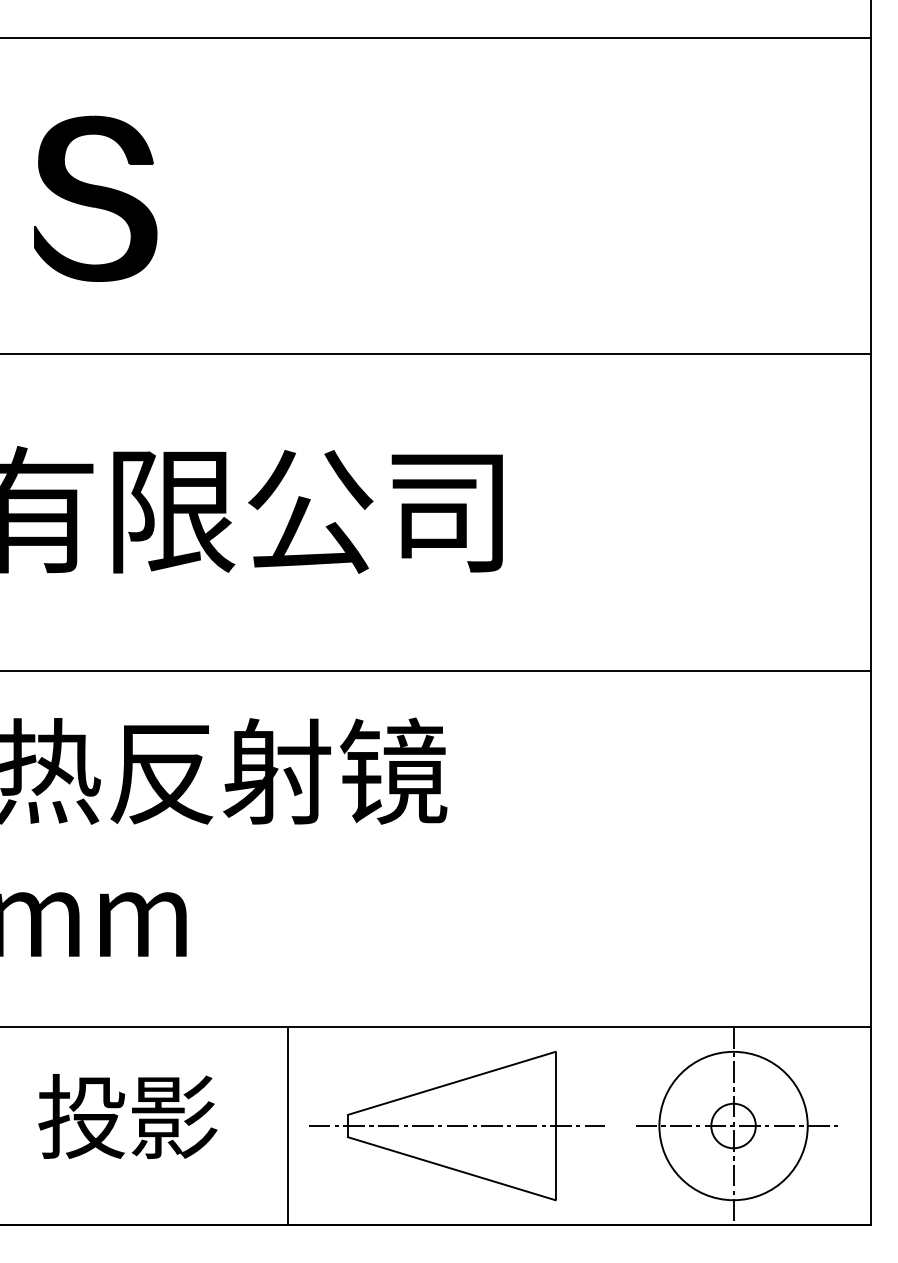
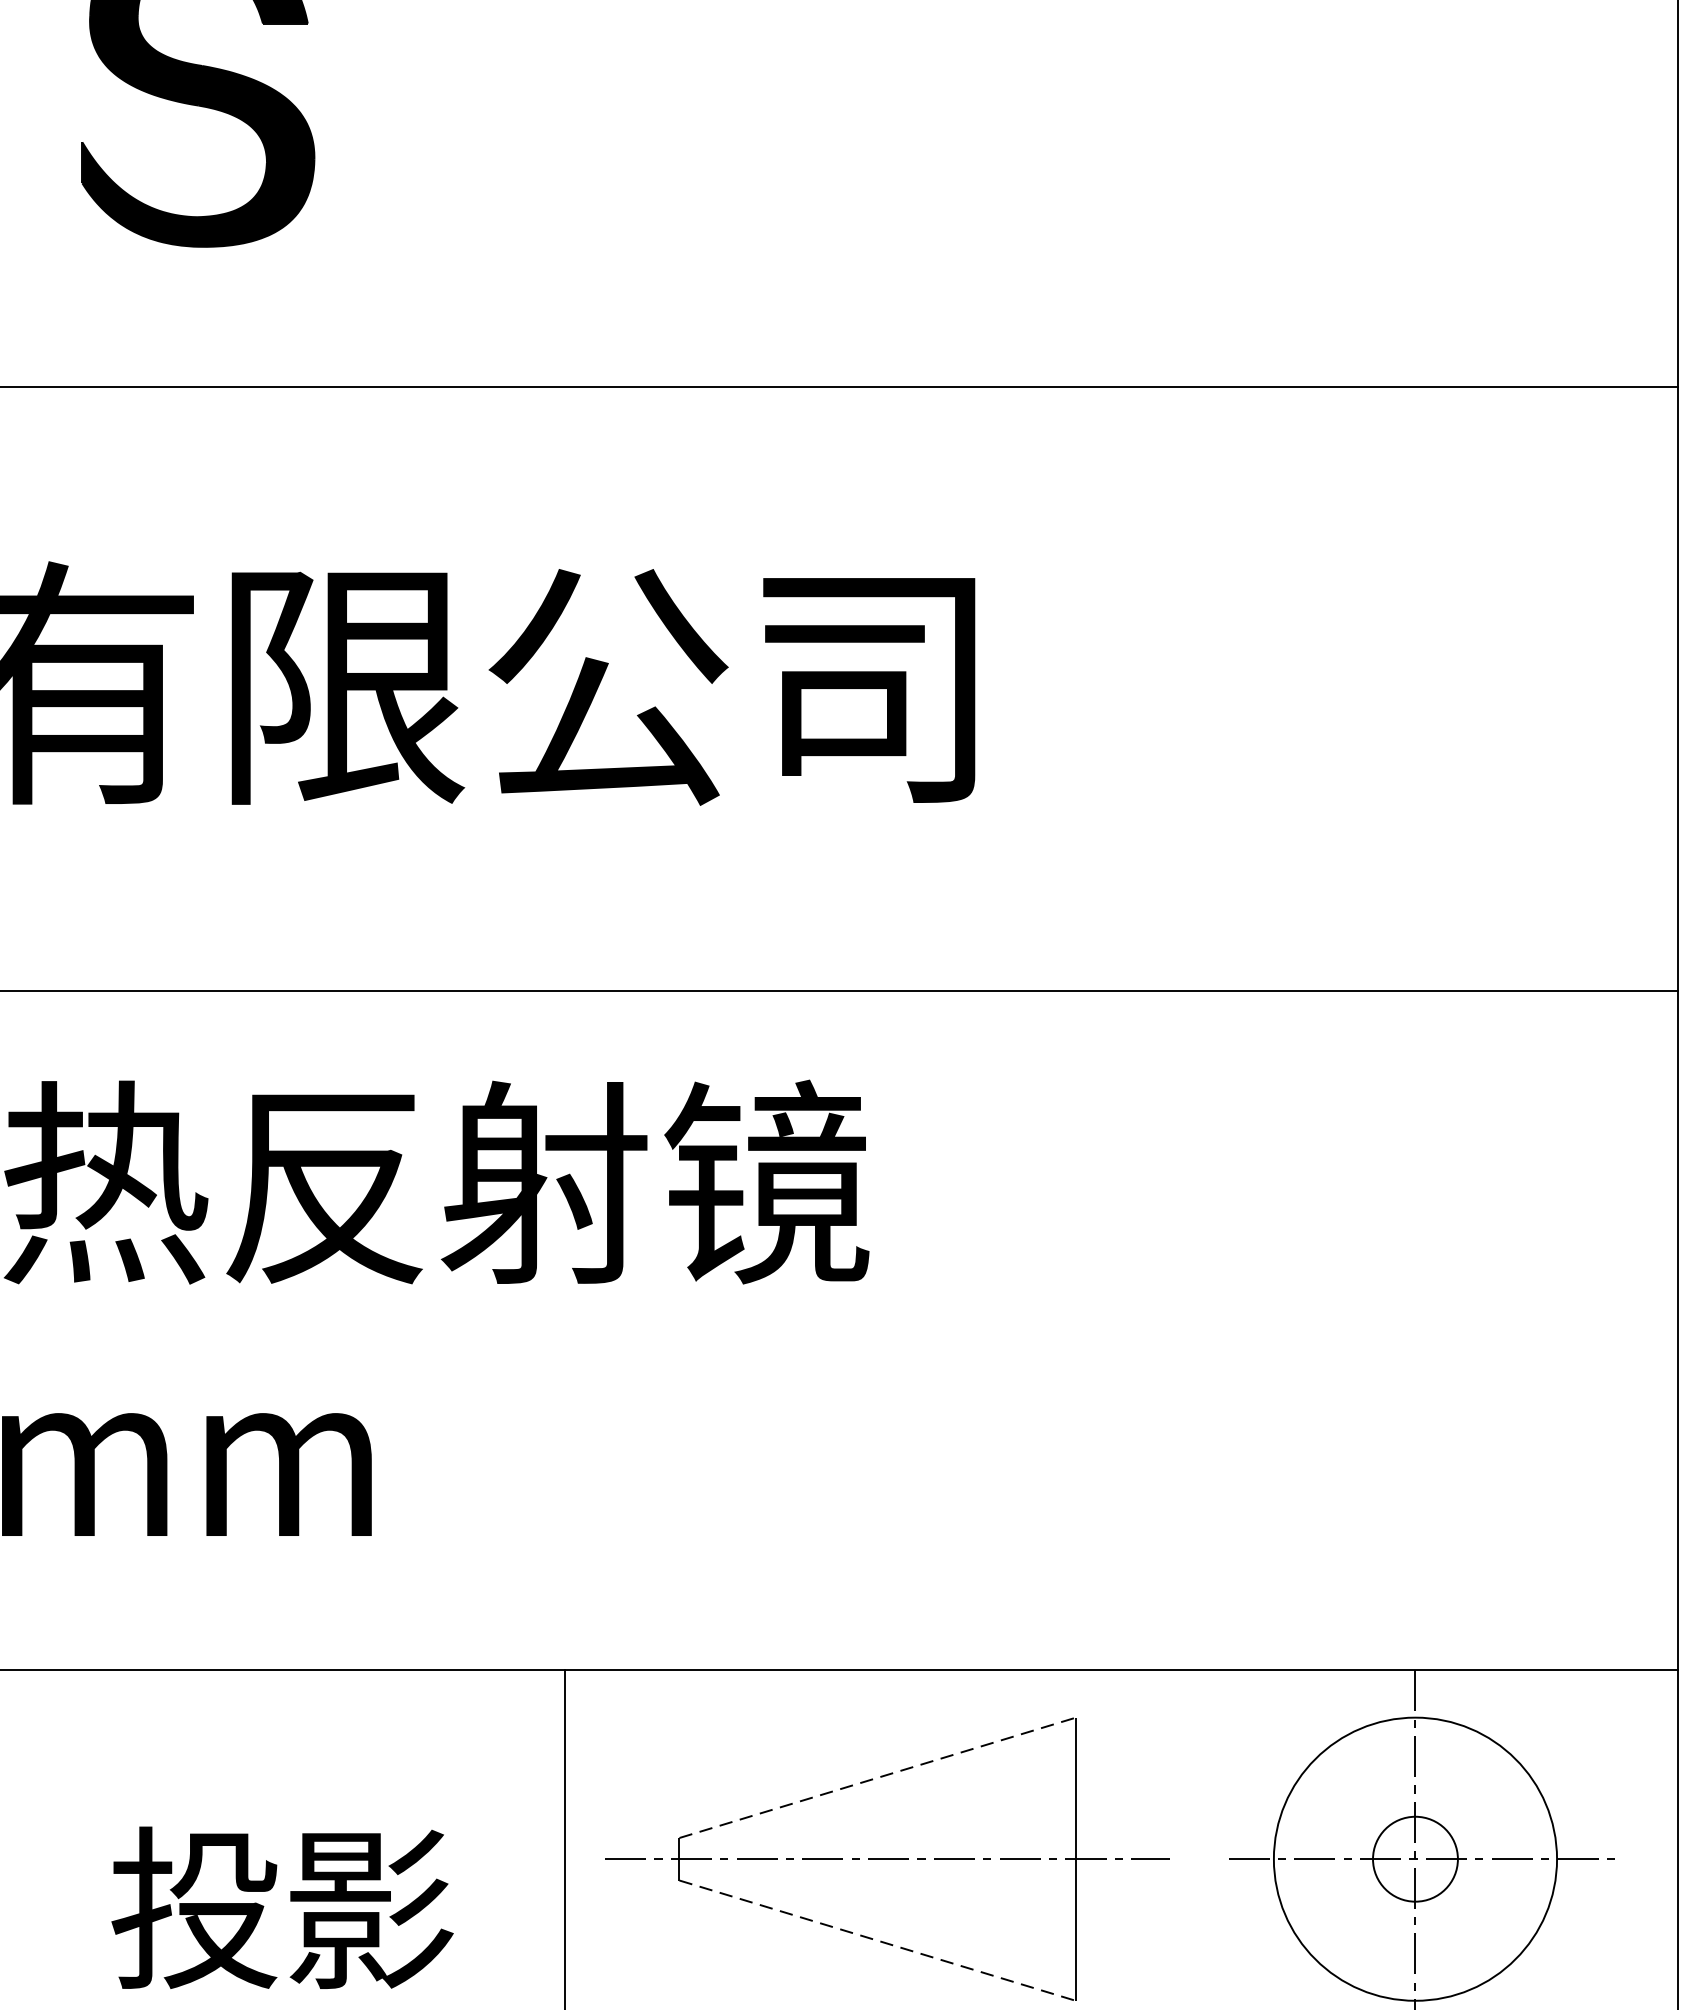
line: (451, 1083) -> (877, 1778), solid -> dashed
text: (127, 1116) -> (281, 1907), moved
line: (451, 1168) -> (877, 1940), solid -> dashed

